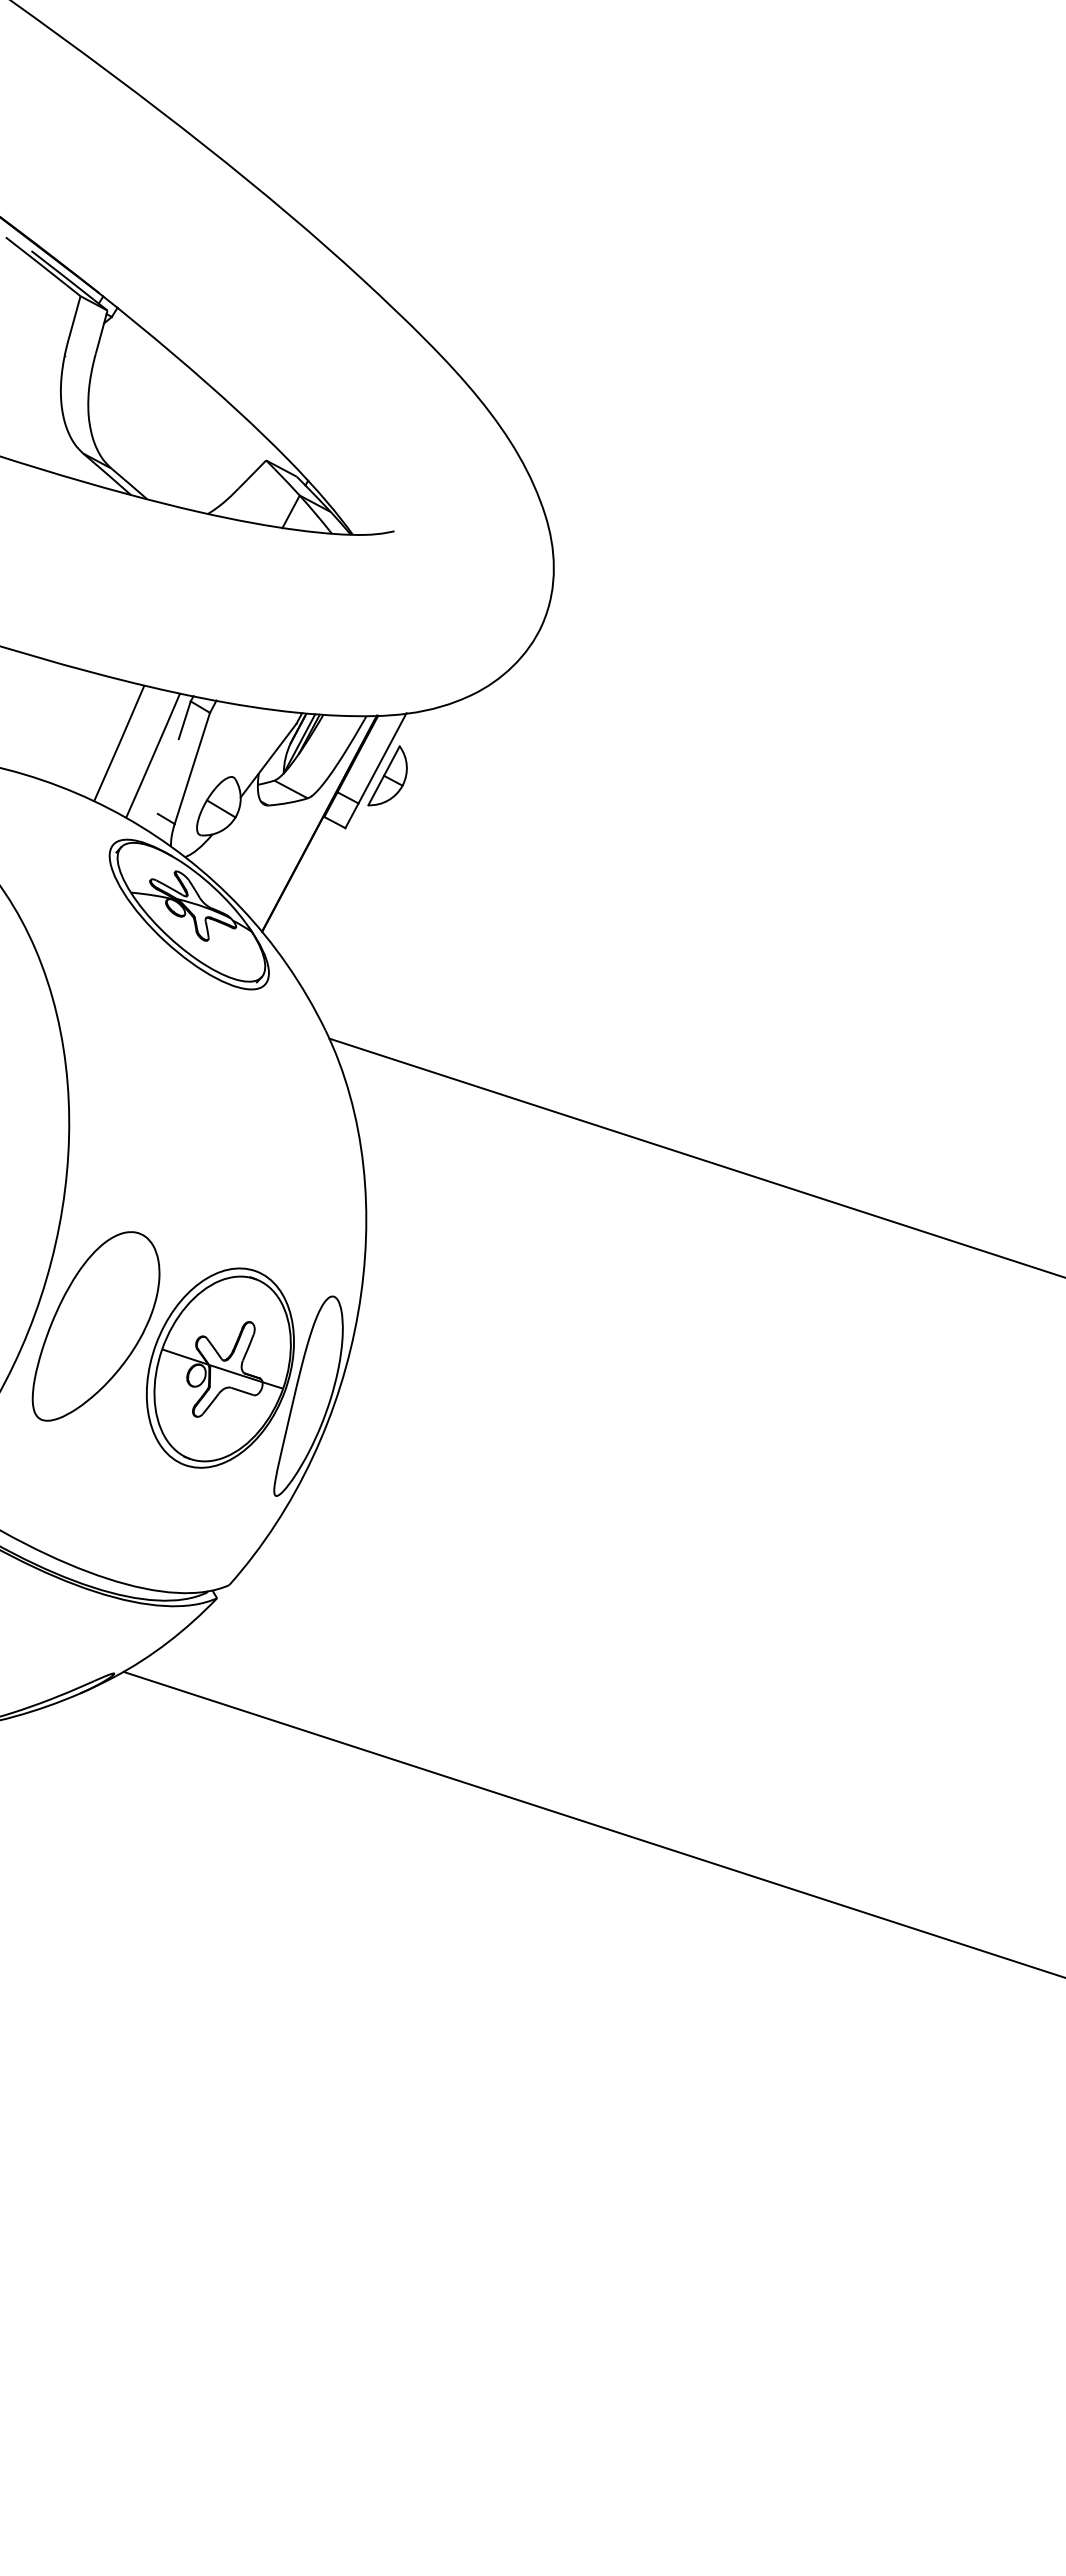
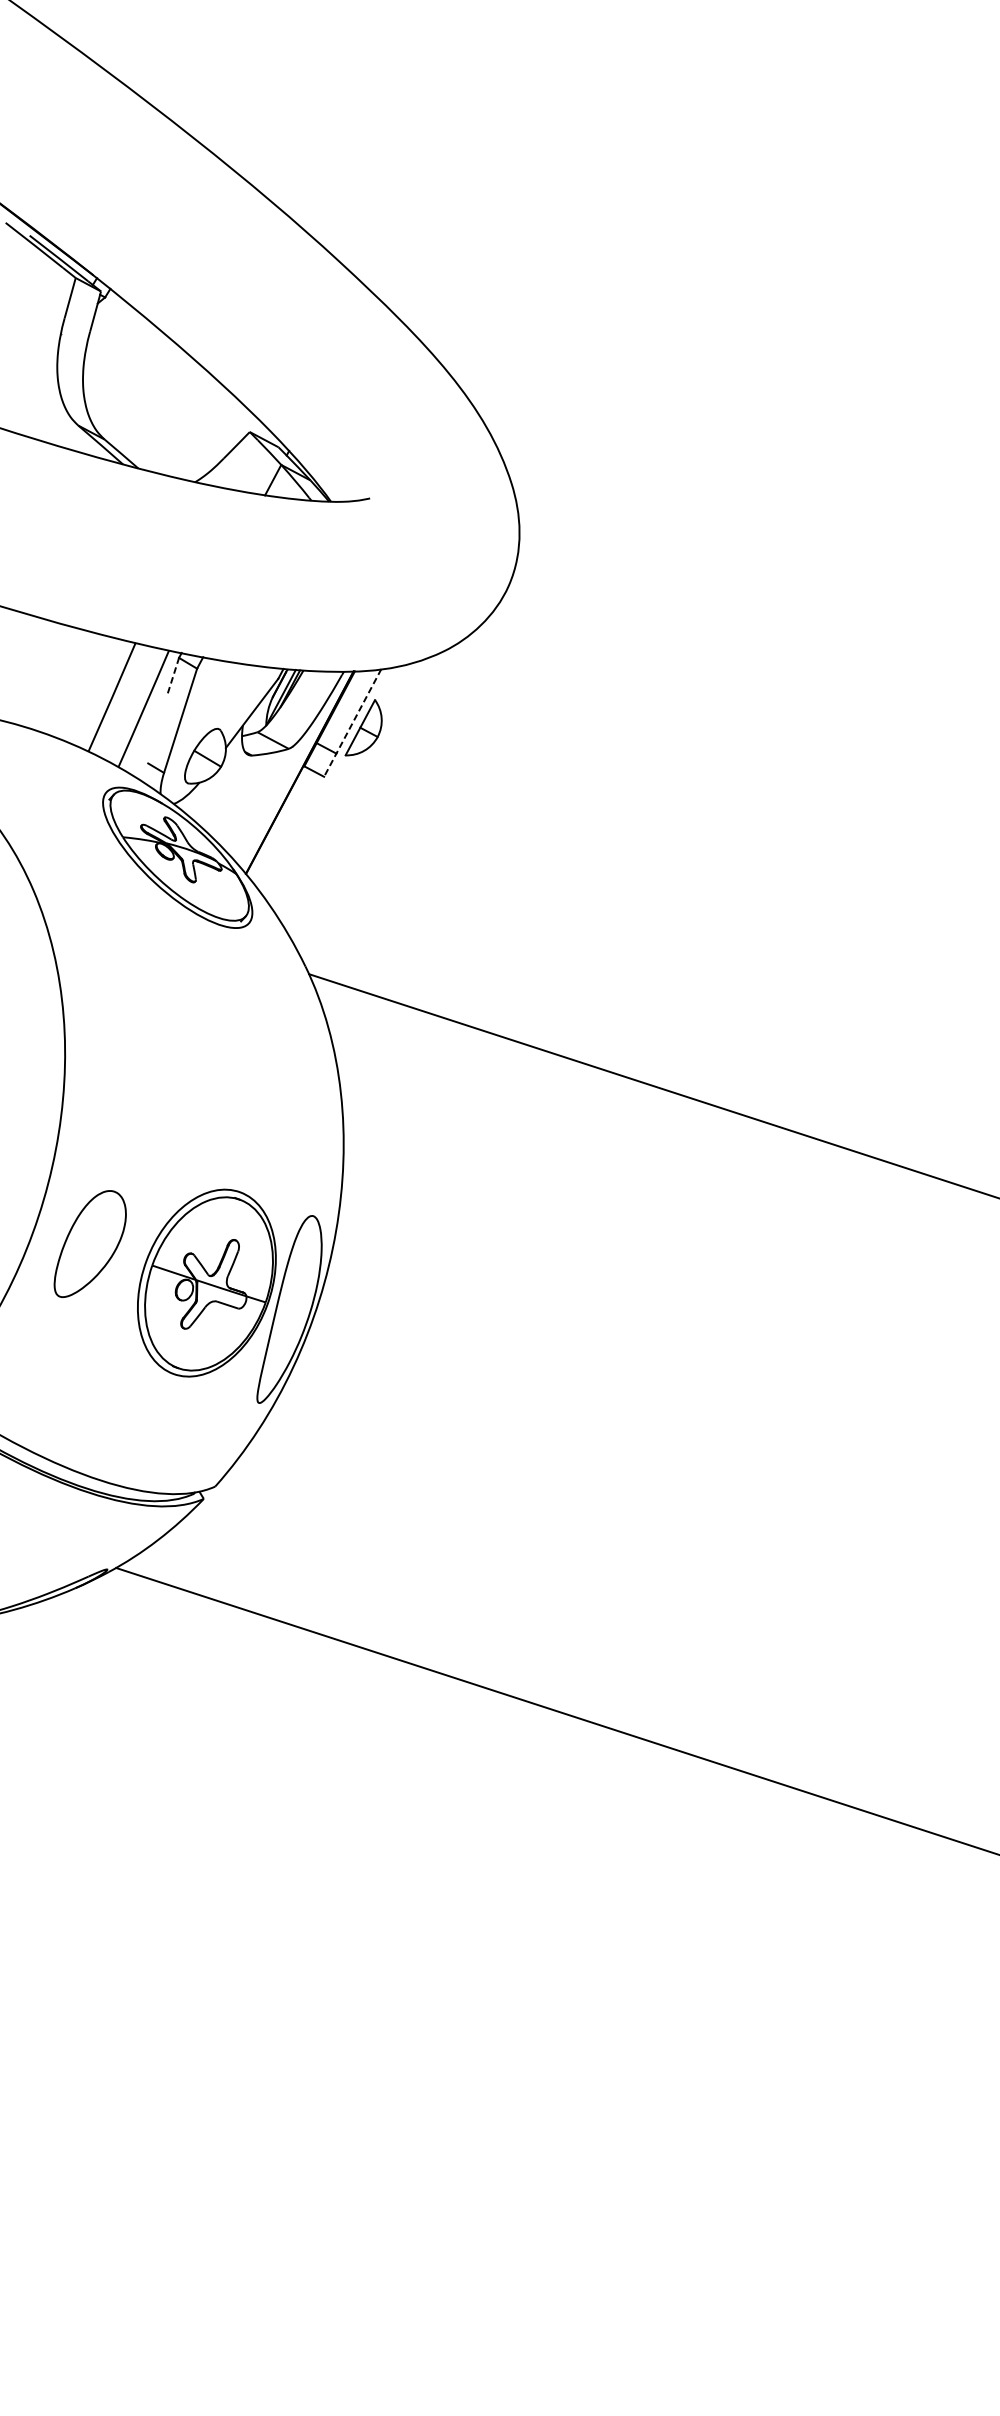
line: (184, 720) -> (173, 675), solid -> dashed
line: (375, 771) -> (352, 723), solid -> dashed
part: (95, 1326) -> (89, 1244), size x0.6

